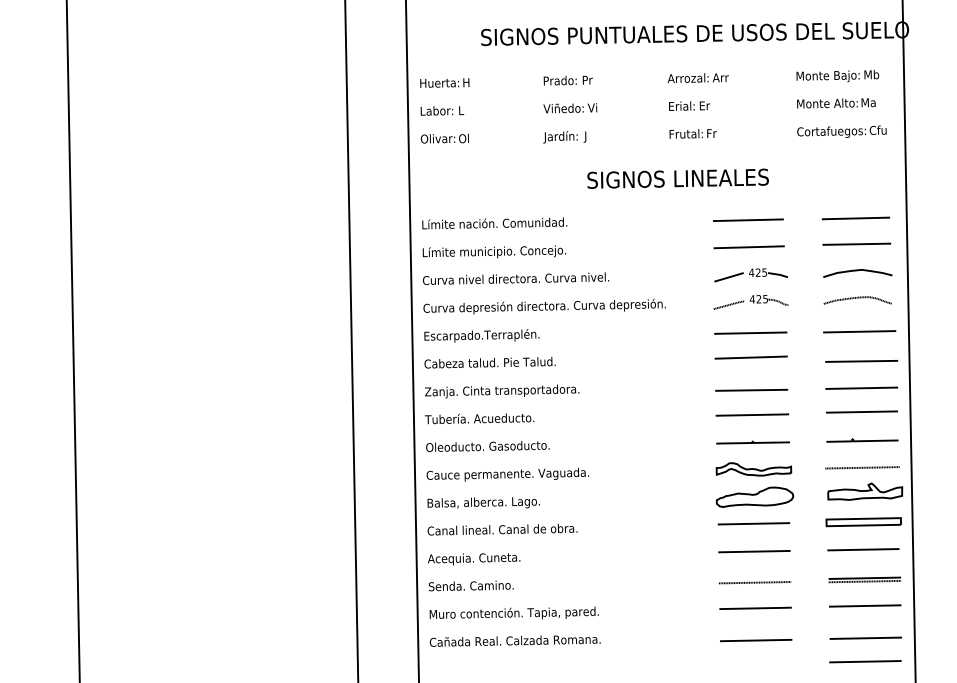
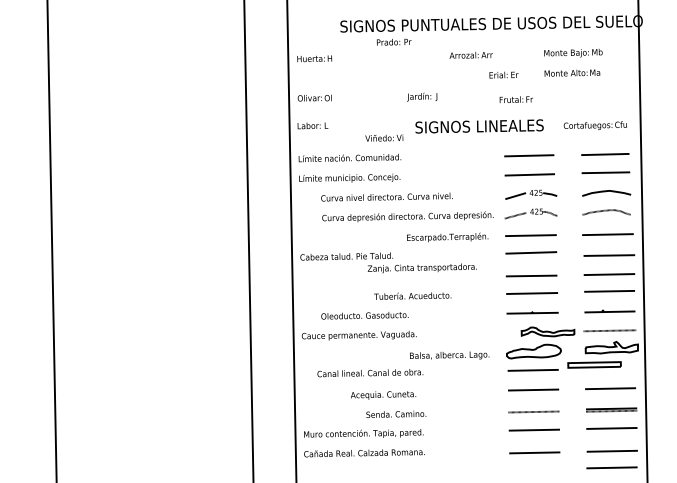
text: (837, 76) -> (573, 53), moved
text: (697, 78) -> (470, 55), moved
text: (567, 80) -> (393, 42), moved
text: (836, 103) -> (572, 73), moved
text: (689, 105) -> (503, 74), moved
text: (570, 108) -> (384, 138), moved
text: (442, 110) -> (313, 125), moved
text: (841, 131) -> (595, 125), moved
text: (692, 133) -> (515, 99), moved
text: (564, 137) -> (421, 97), moved
text: (516, 278) -> (387, 196), moved
text: (544, 306) -> (407, 216), moved
text: (481, 335) -> (447, 237), moved
text: (502, 391) -> (422, 268), moved
text: (479, 418) -> (412, 295), moved
text: (487, 446) -> (364, 315), moved
part: (753, 469) -> (547, 331), moved
text: (483, 502) -> (449, 355), moved
part: (863, 522) -> (594, 365), moved
text: (502, 529) -> (370, 372), moved
text: (474, 559) -> (383, 395), moved
text: (470, 585) -> (395, 413), moved

